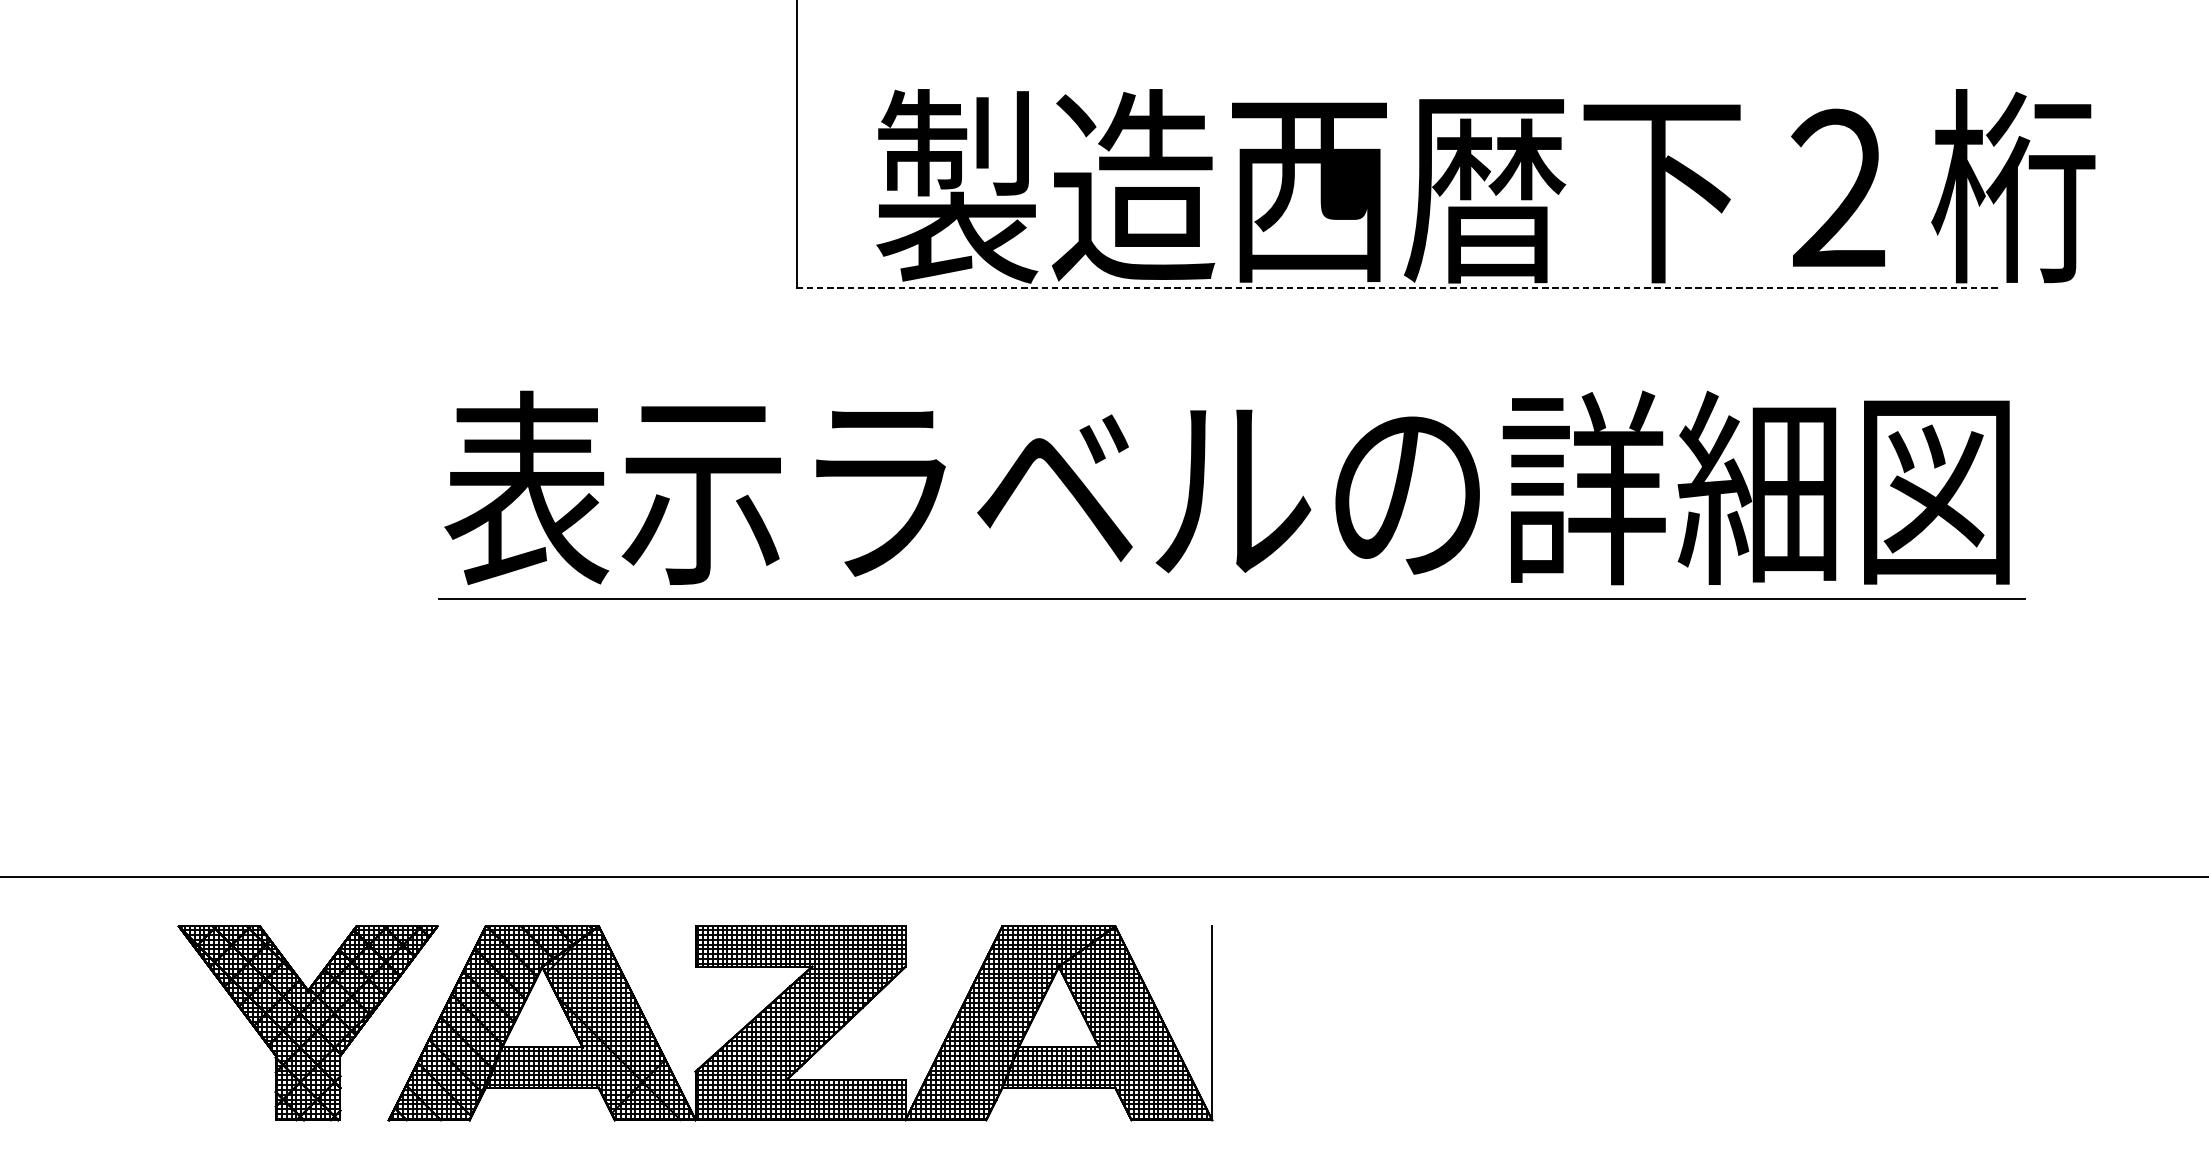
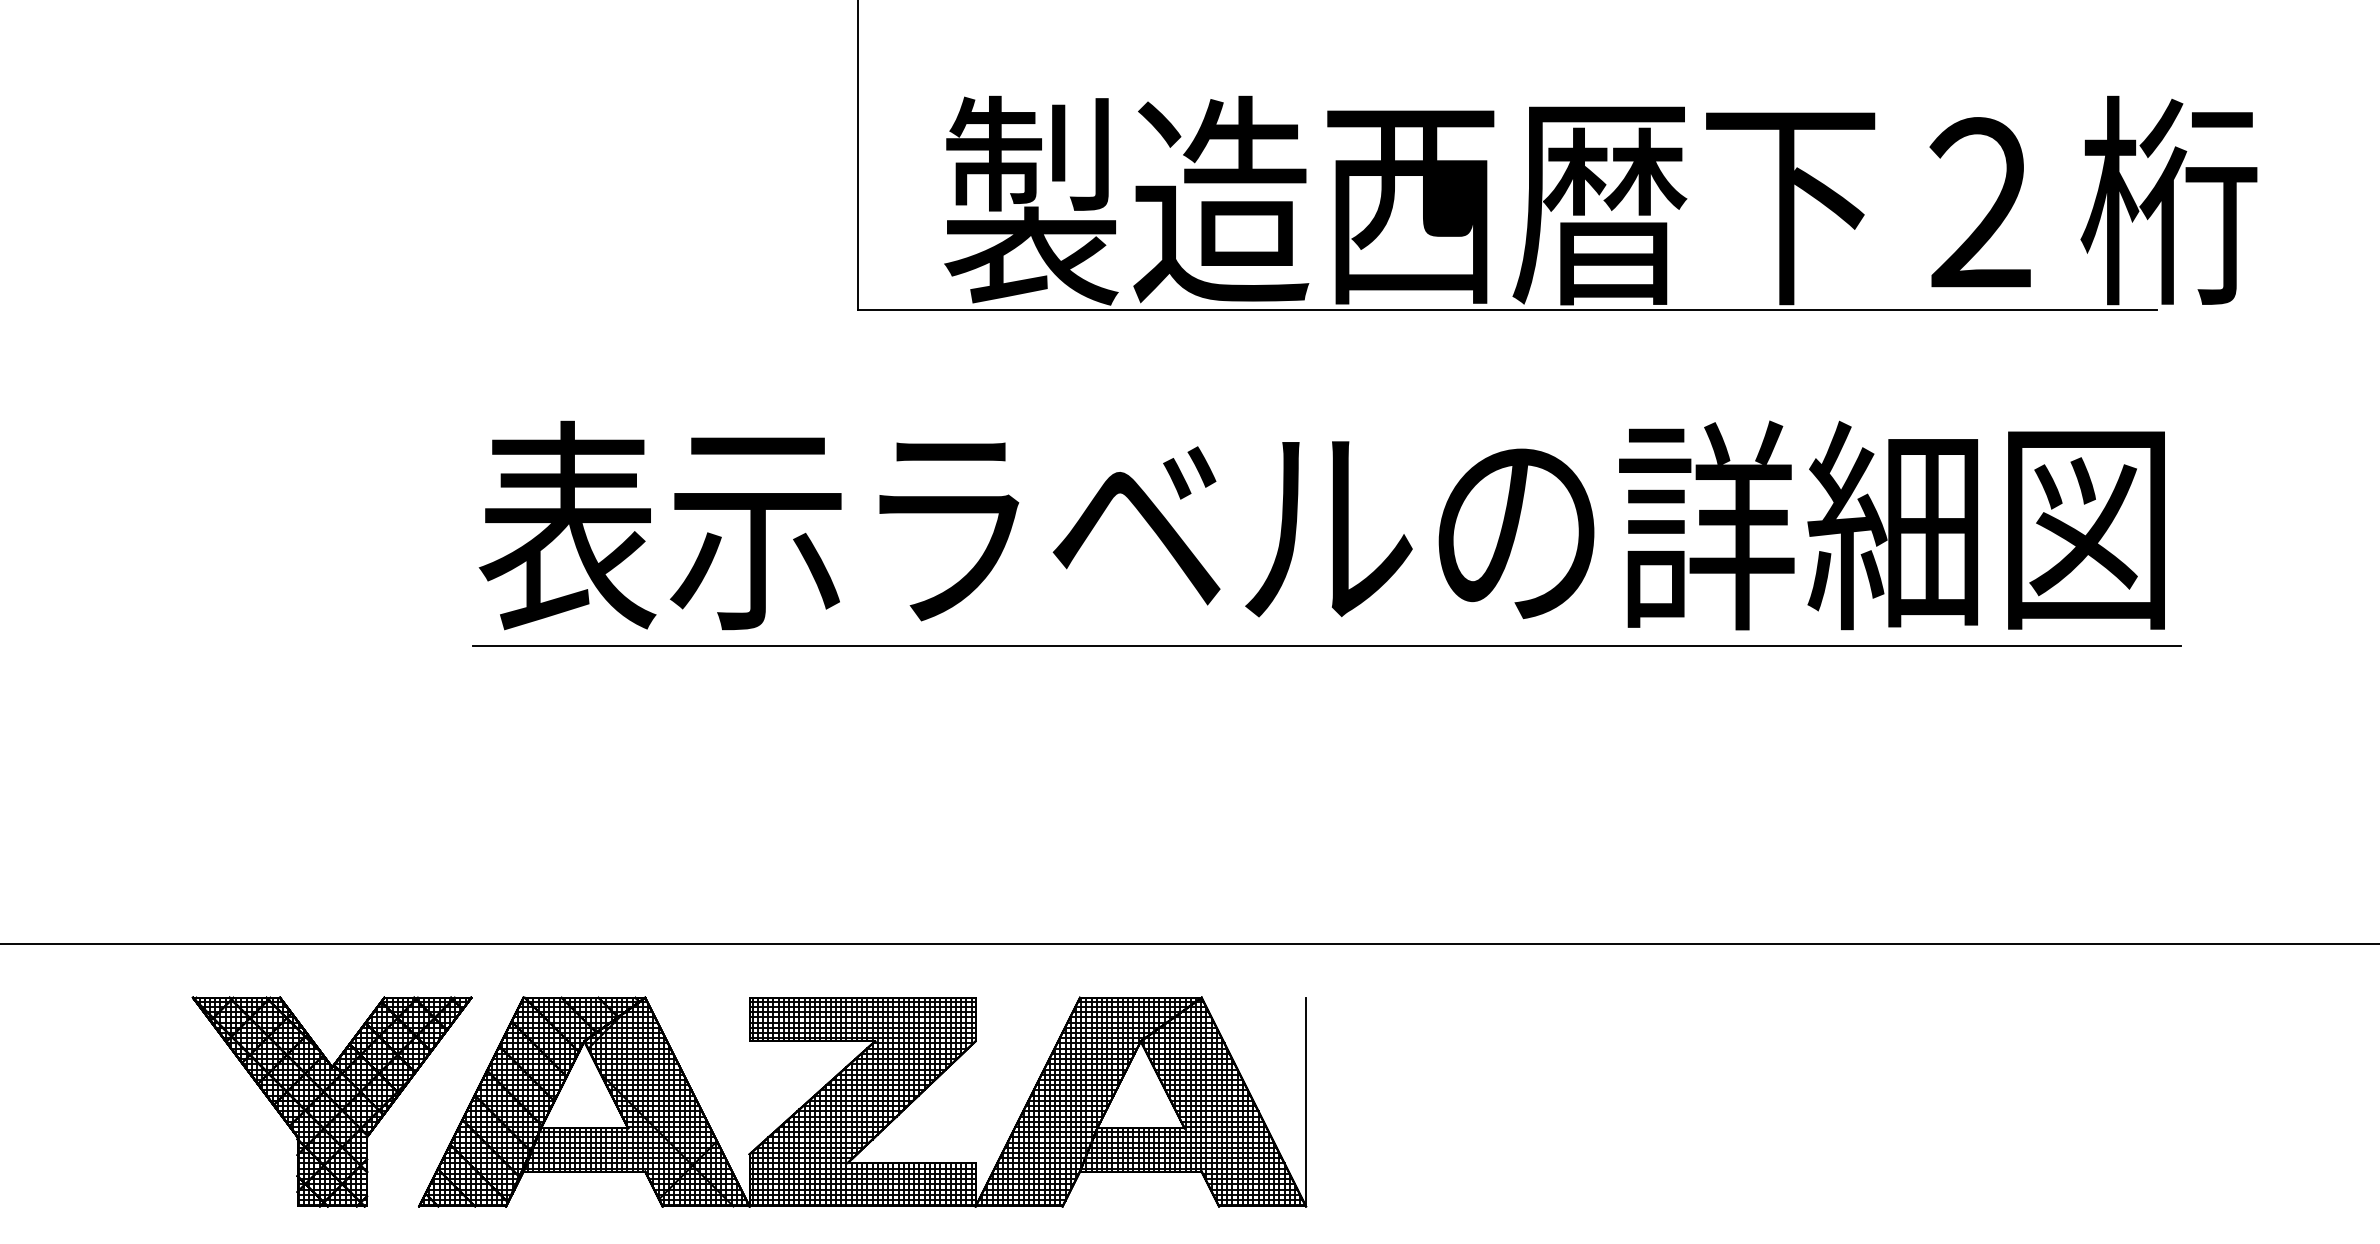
line: (1400, 288) -> (1508, 310), dashed -> solid

